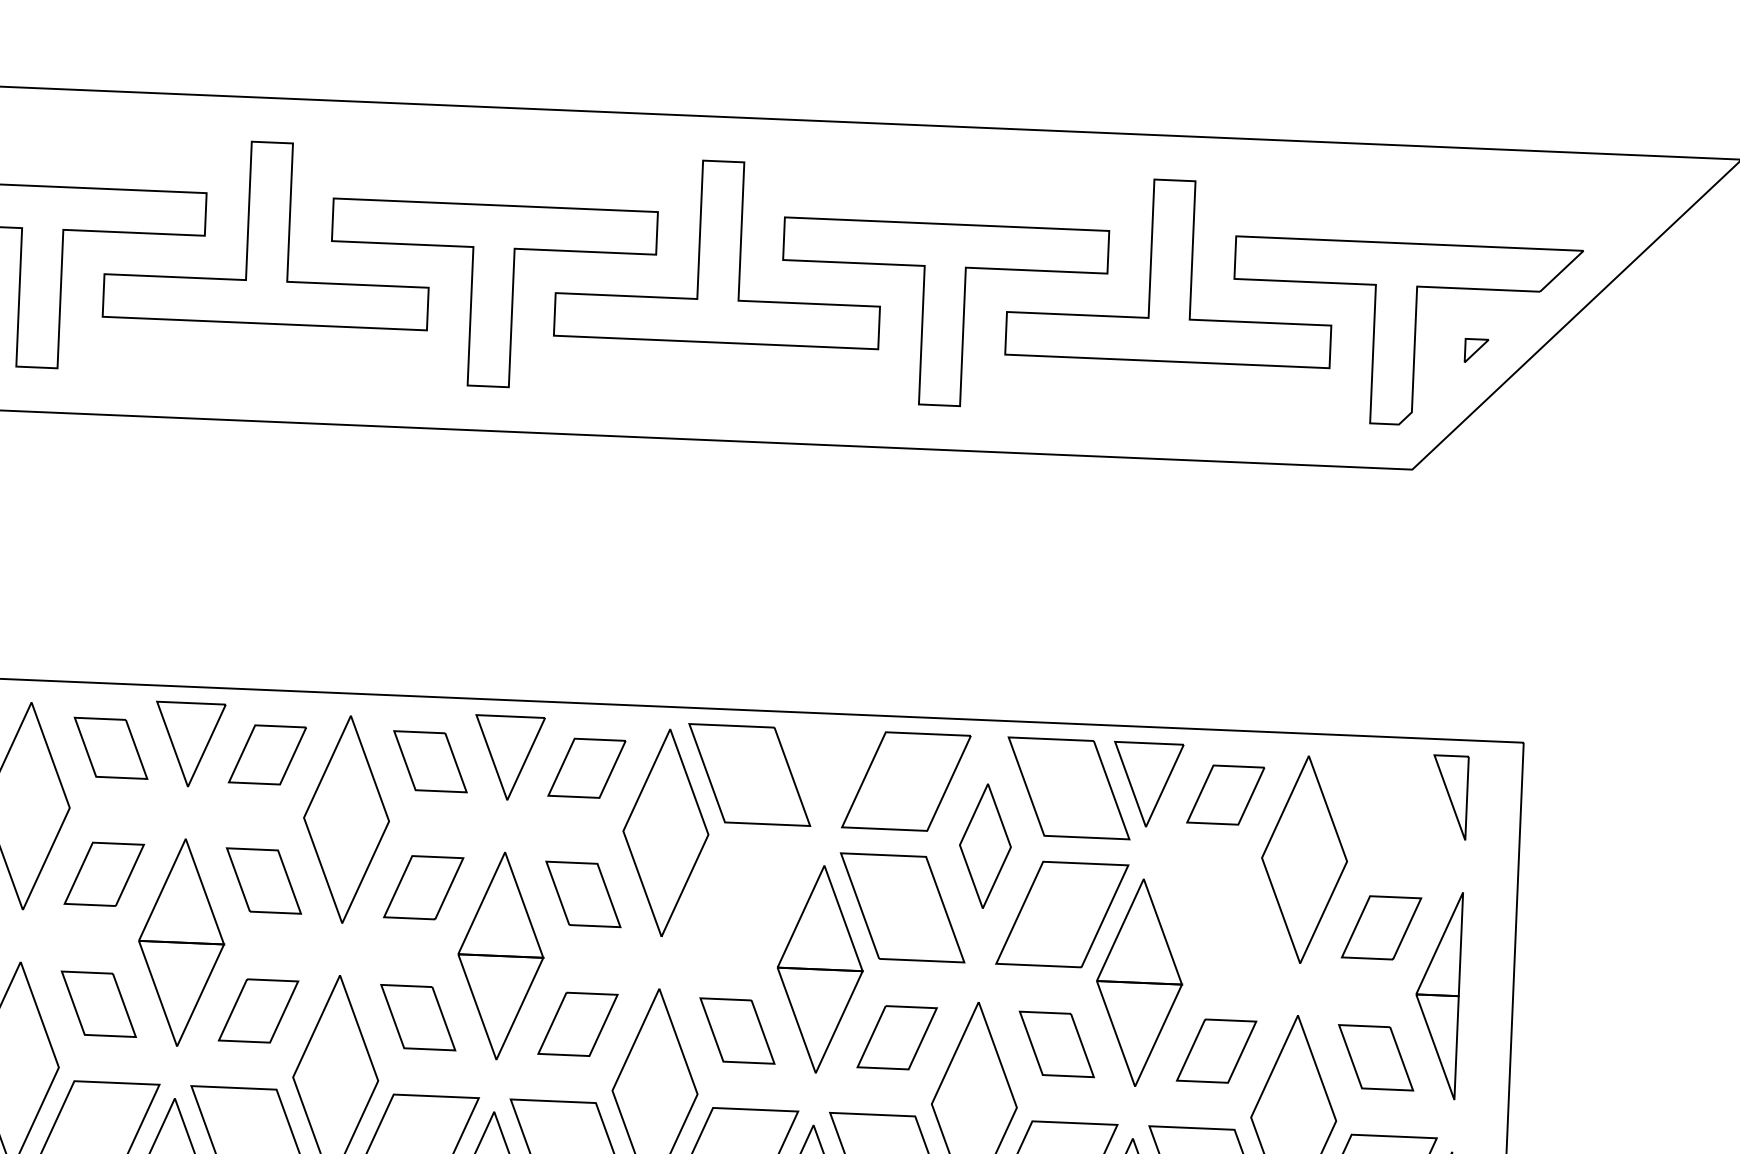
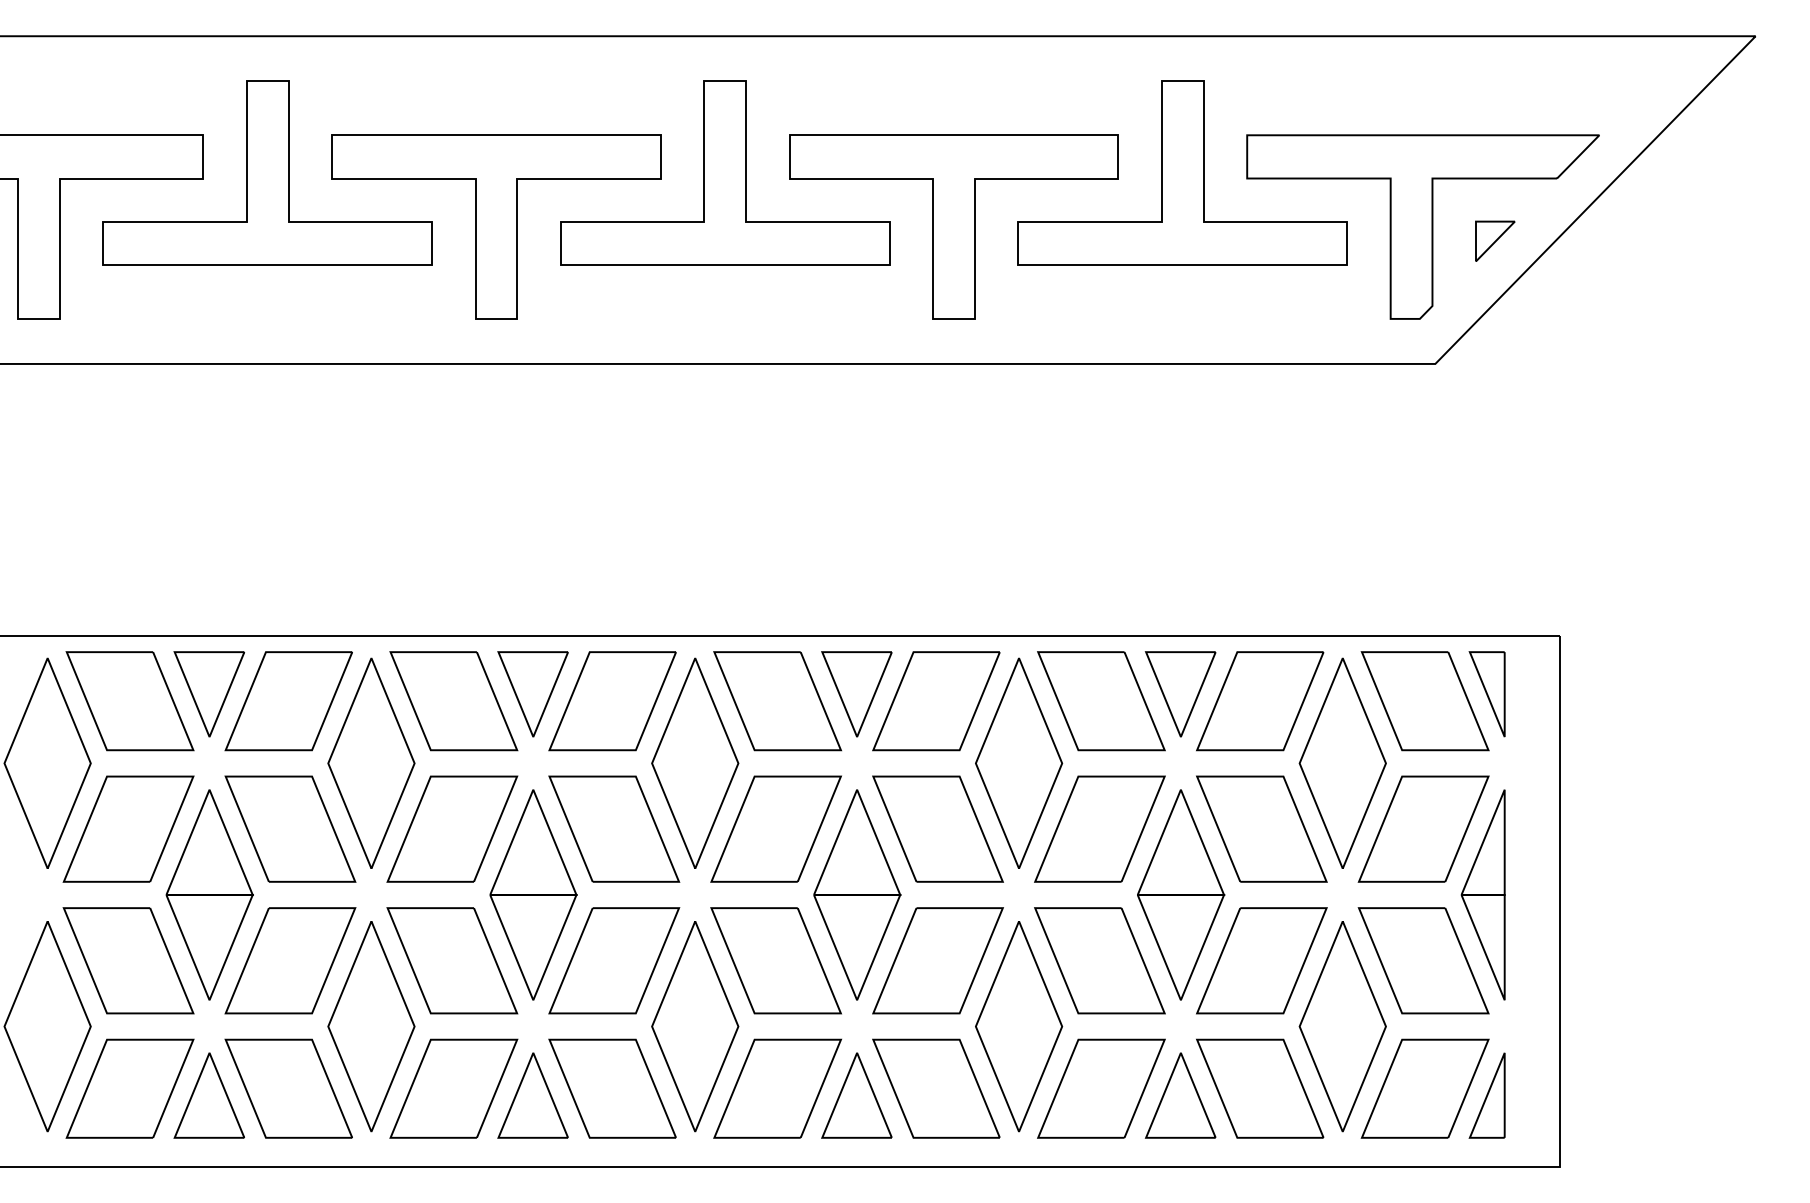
part: (1476, 350) -> (1495, 240), size x1.67
part: (110, 748) -> (129, 701), size x1.67
part: (267, 755) -> (288, 701), size x1.67
part: (430, 761) -> (453, 701), size x1.67
part: (586, 768) -> (612, 701), size x1.67
part: (827, 771) -> (856, 694), added
part: (1225, 795) -> (1260, 701), size x1.67
part: (1387, 802) -> (1424, 701), added
part: (985, 845) -> (1019, 762), size x1.67
part: (104, 873) -> (128, 828), size x1.67
part: (264, 880) -> (290, 828), size x1.67
part: (423, 887) -> (452, 828), size x1.67
part: (583, 893) -> (614, 828), size x1.67
part: (742, 900) -> (775, 828), added
part: (1221, 920) -> (1261, 828), added
part: (1381, 927) -> (1423, 828), size x1.67
part: (98, 1003) -> (128, 960), size x1.67
part: (258, 1010) -> (290, 960), size x1.67
part: (418, 1017) -> (452, 960), size x1.67
part: (578, 1024) -> (614, 960), size x1.67
part: (736, 1030) -> (775, 960), size x1.67
part: (896, 1037) -> (937, 960), size x1.67
part: (1056, 1044) -> (1099, 960), size x1.67
part: (1216, 1050) -> (1261, 960), size x1.67
part: (1375, 1057) -> (1423, 960), size x1.67

